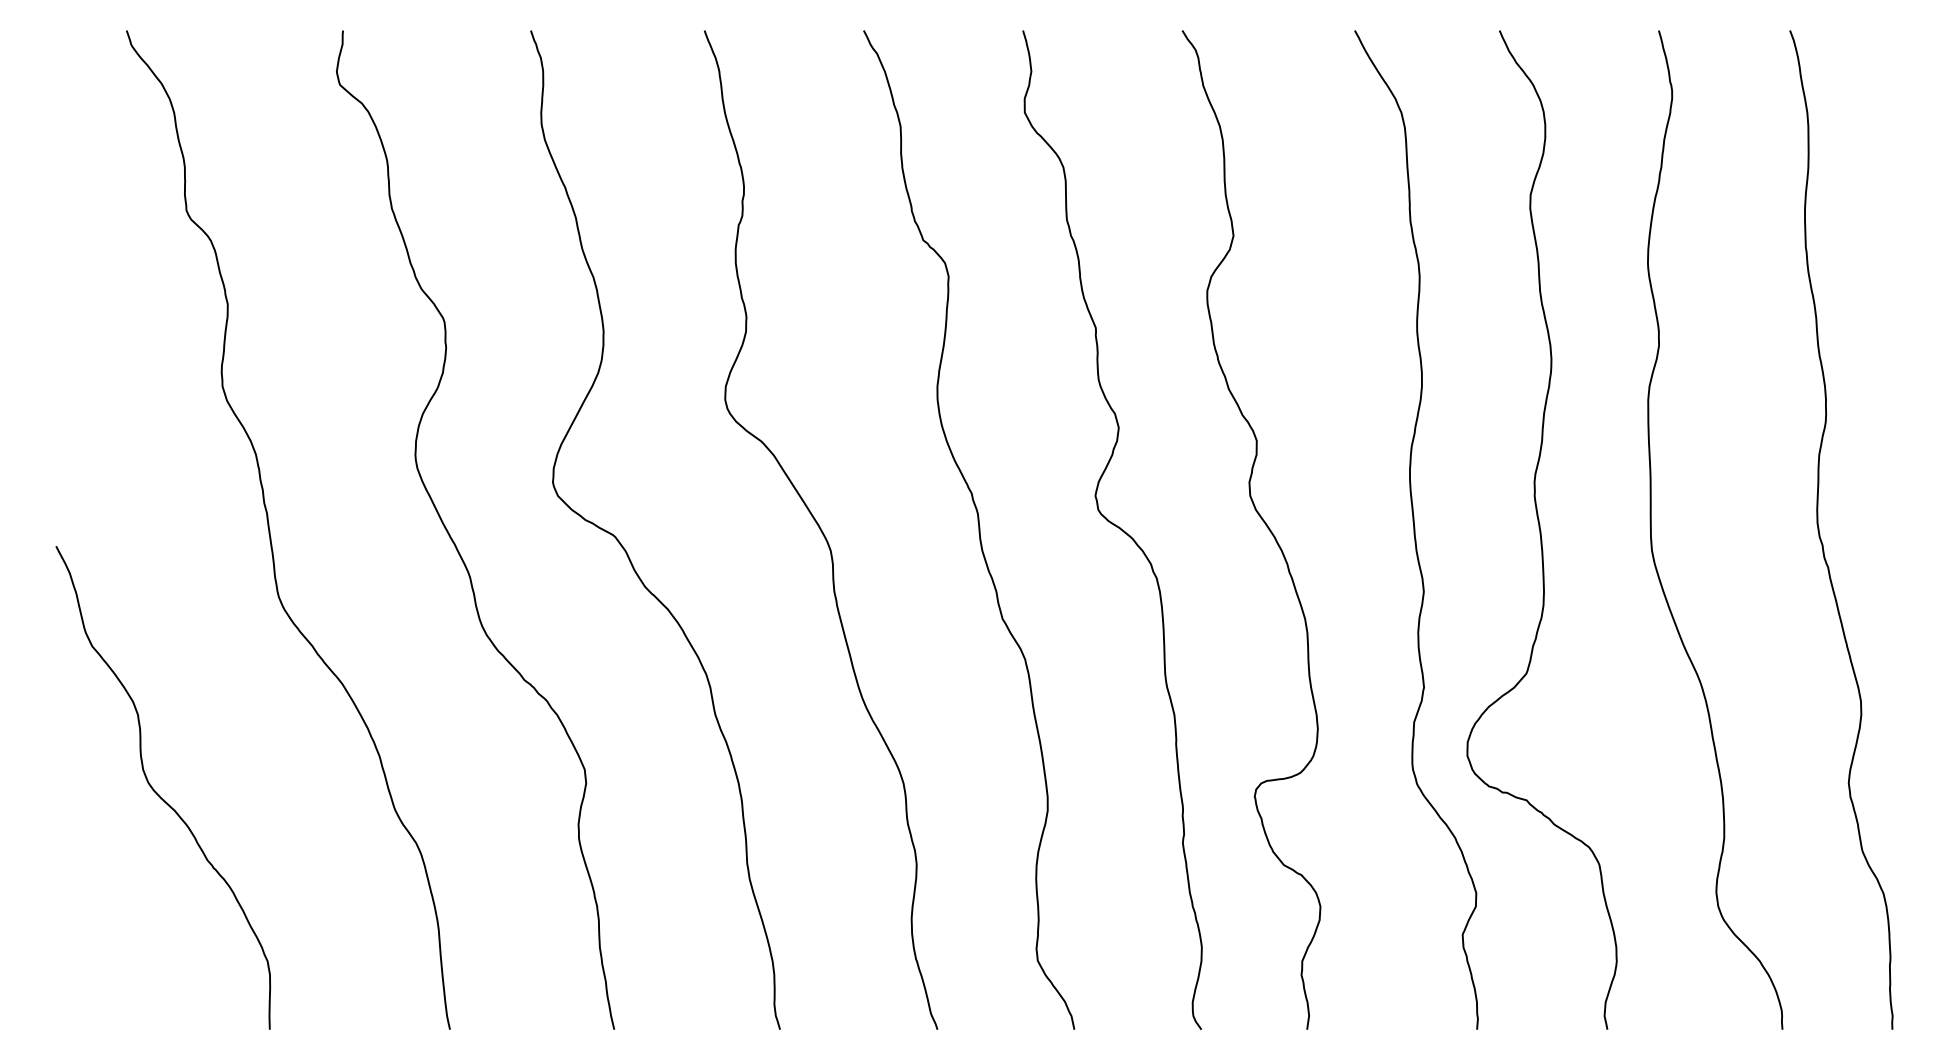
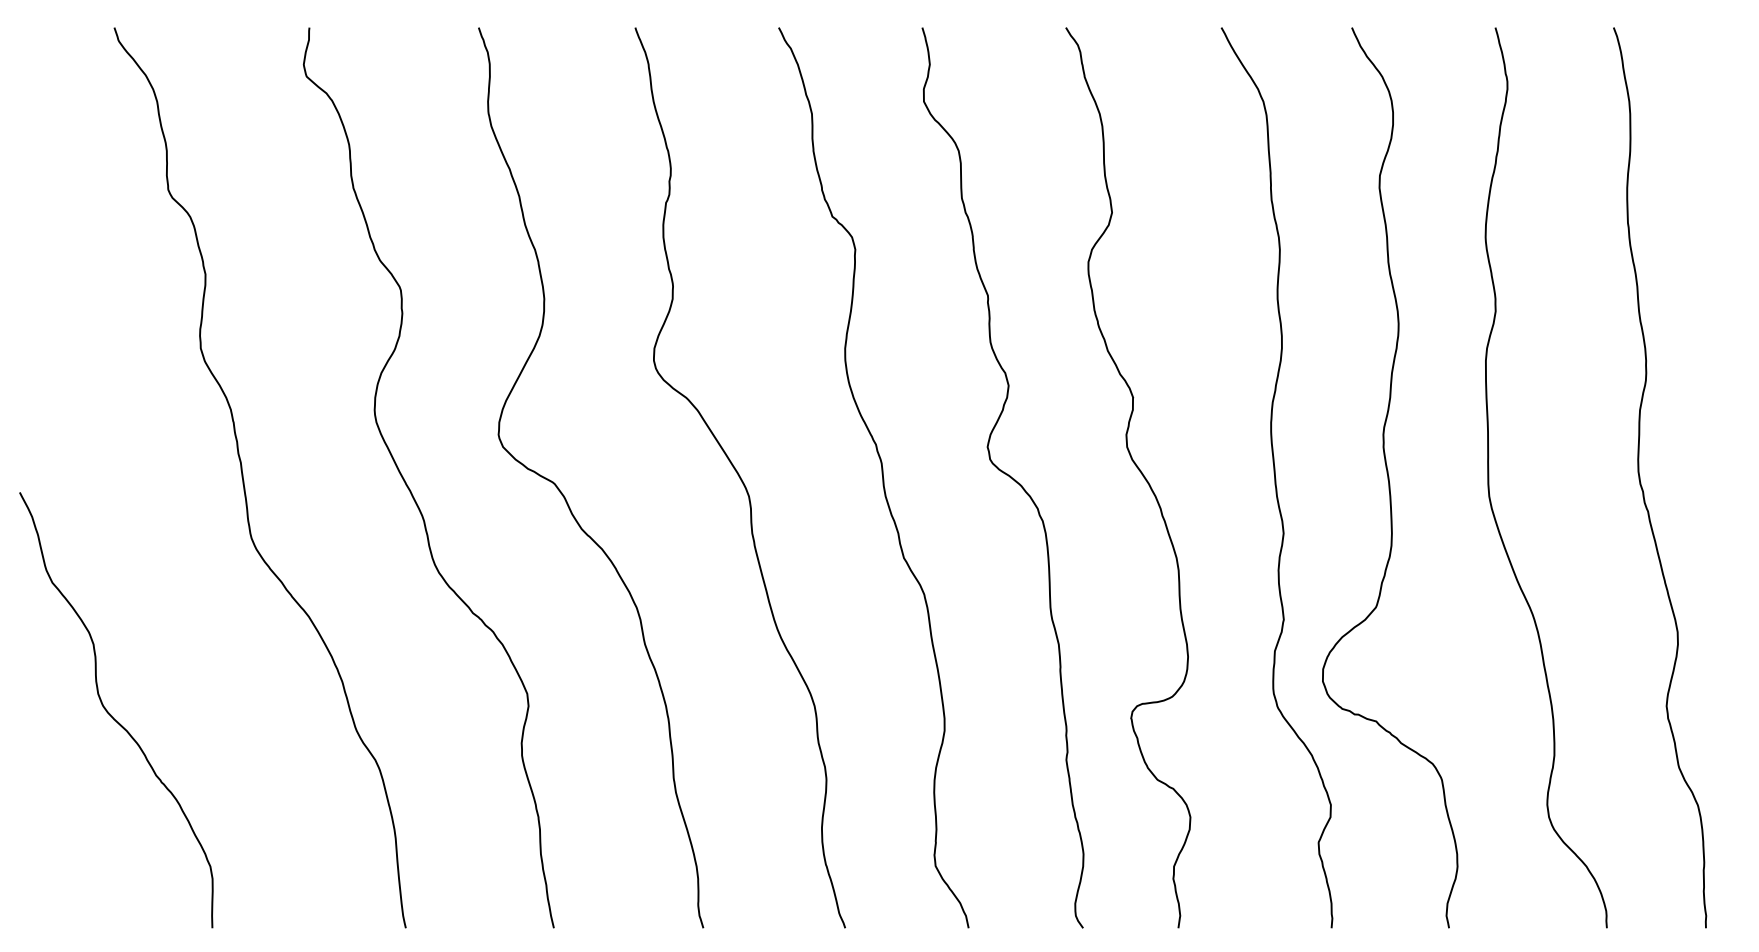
curve: (157, 792) -> (111, 714), moved

